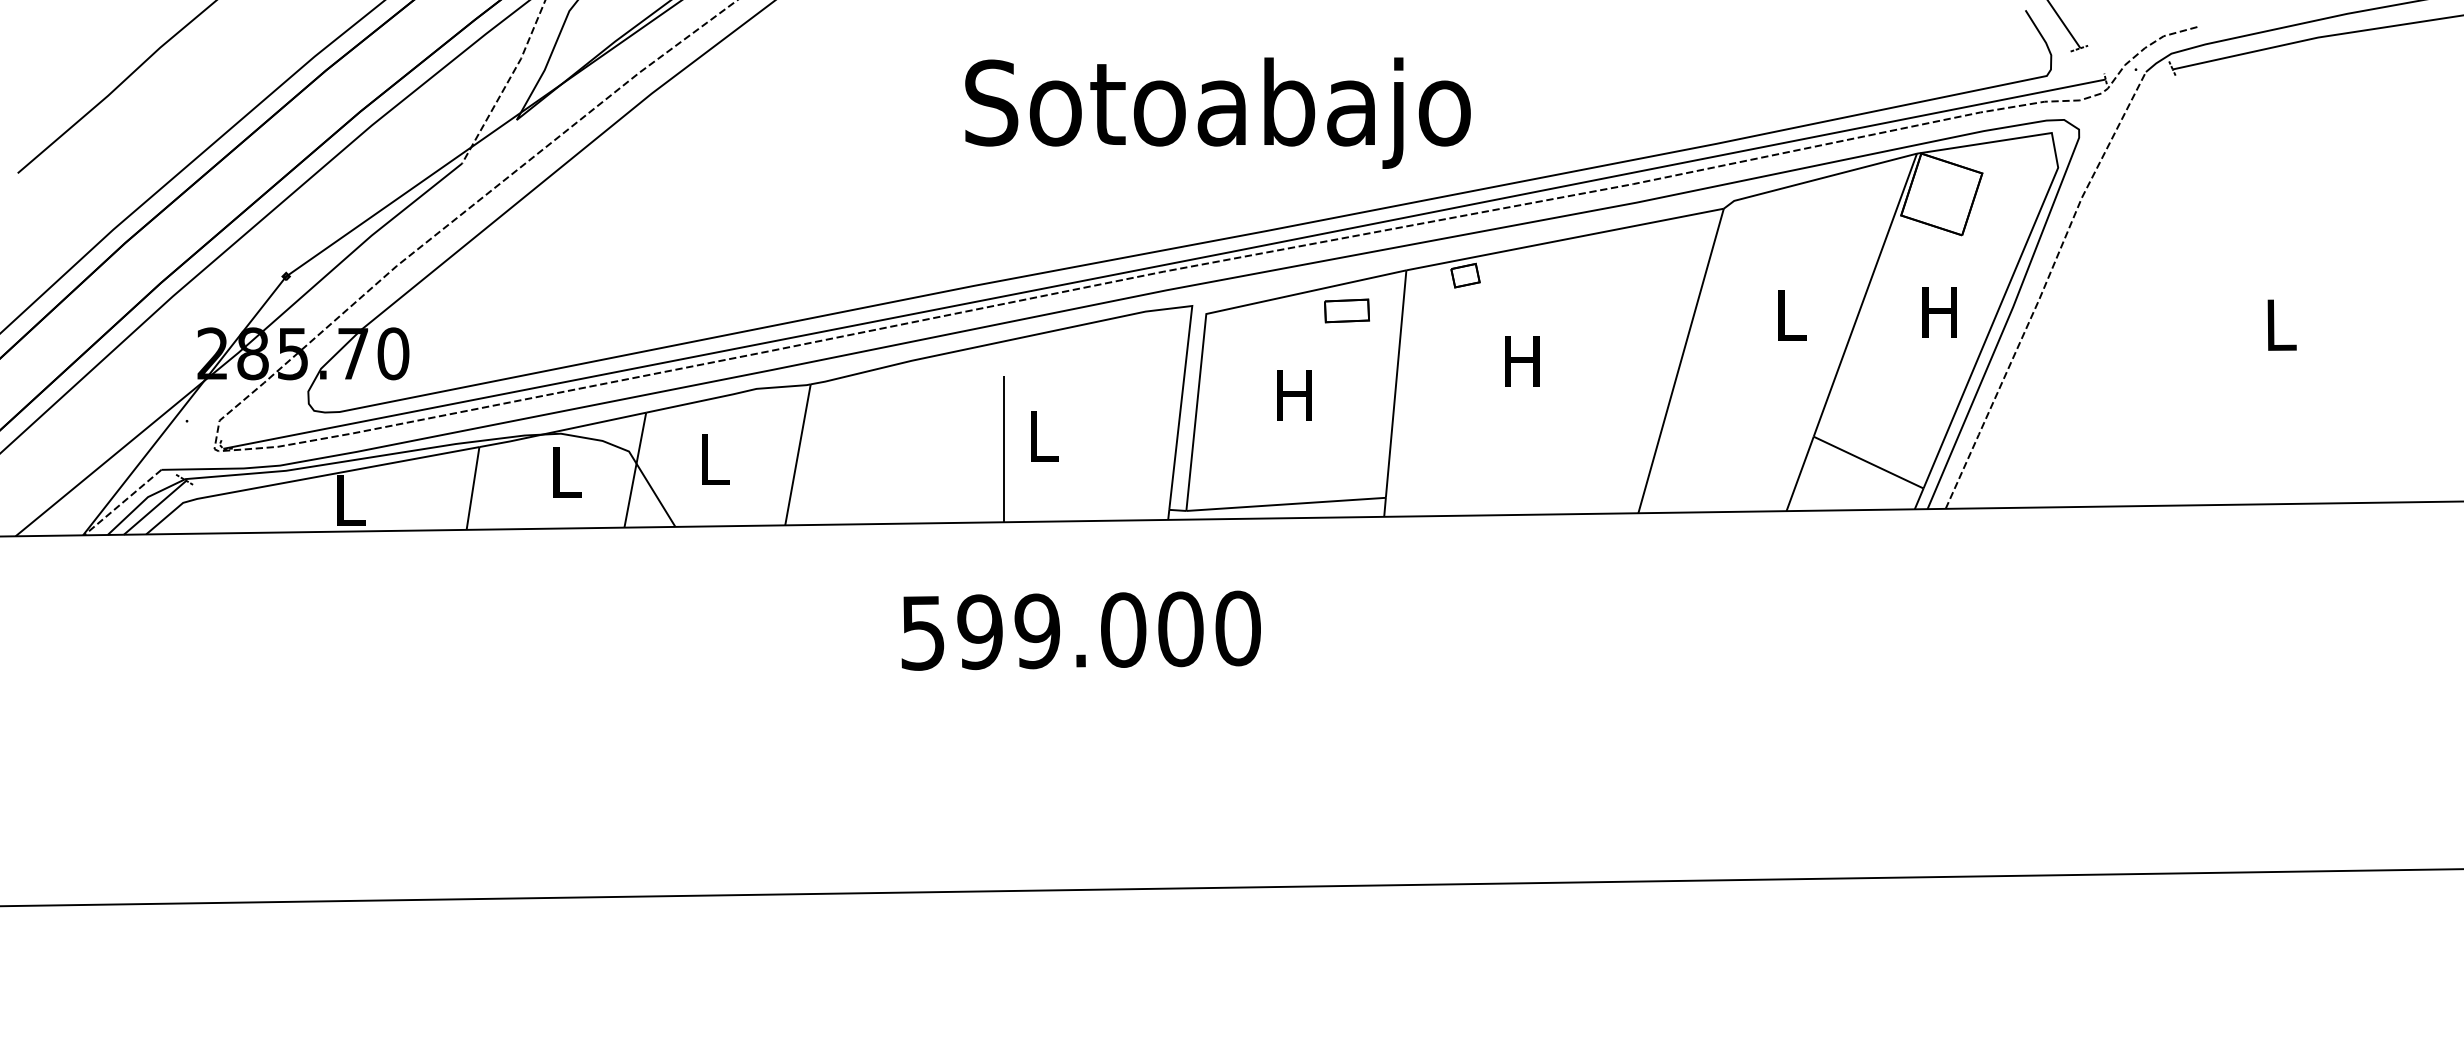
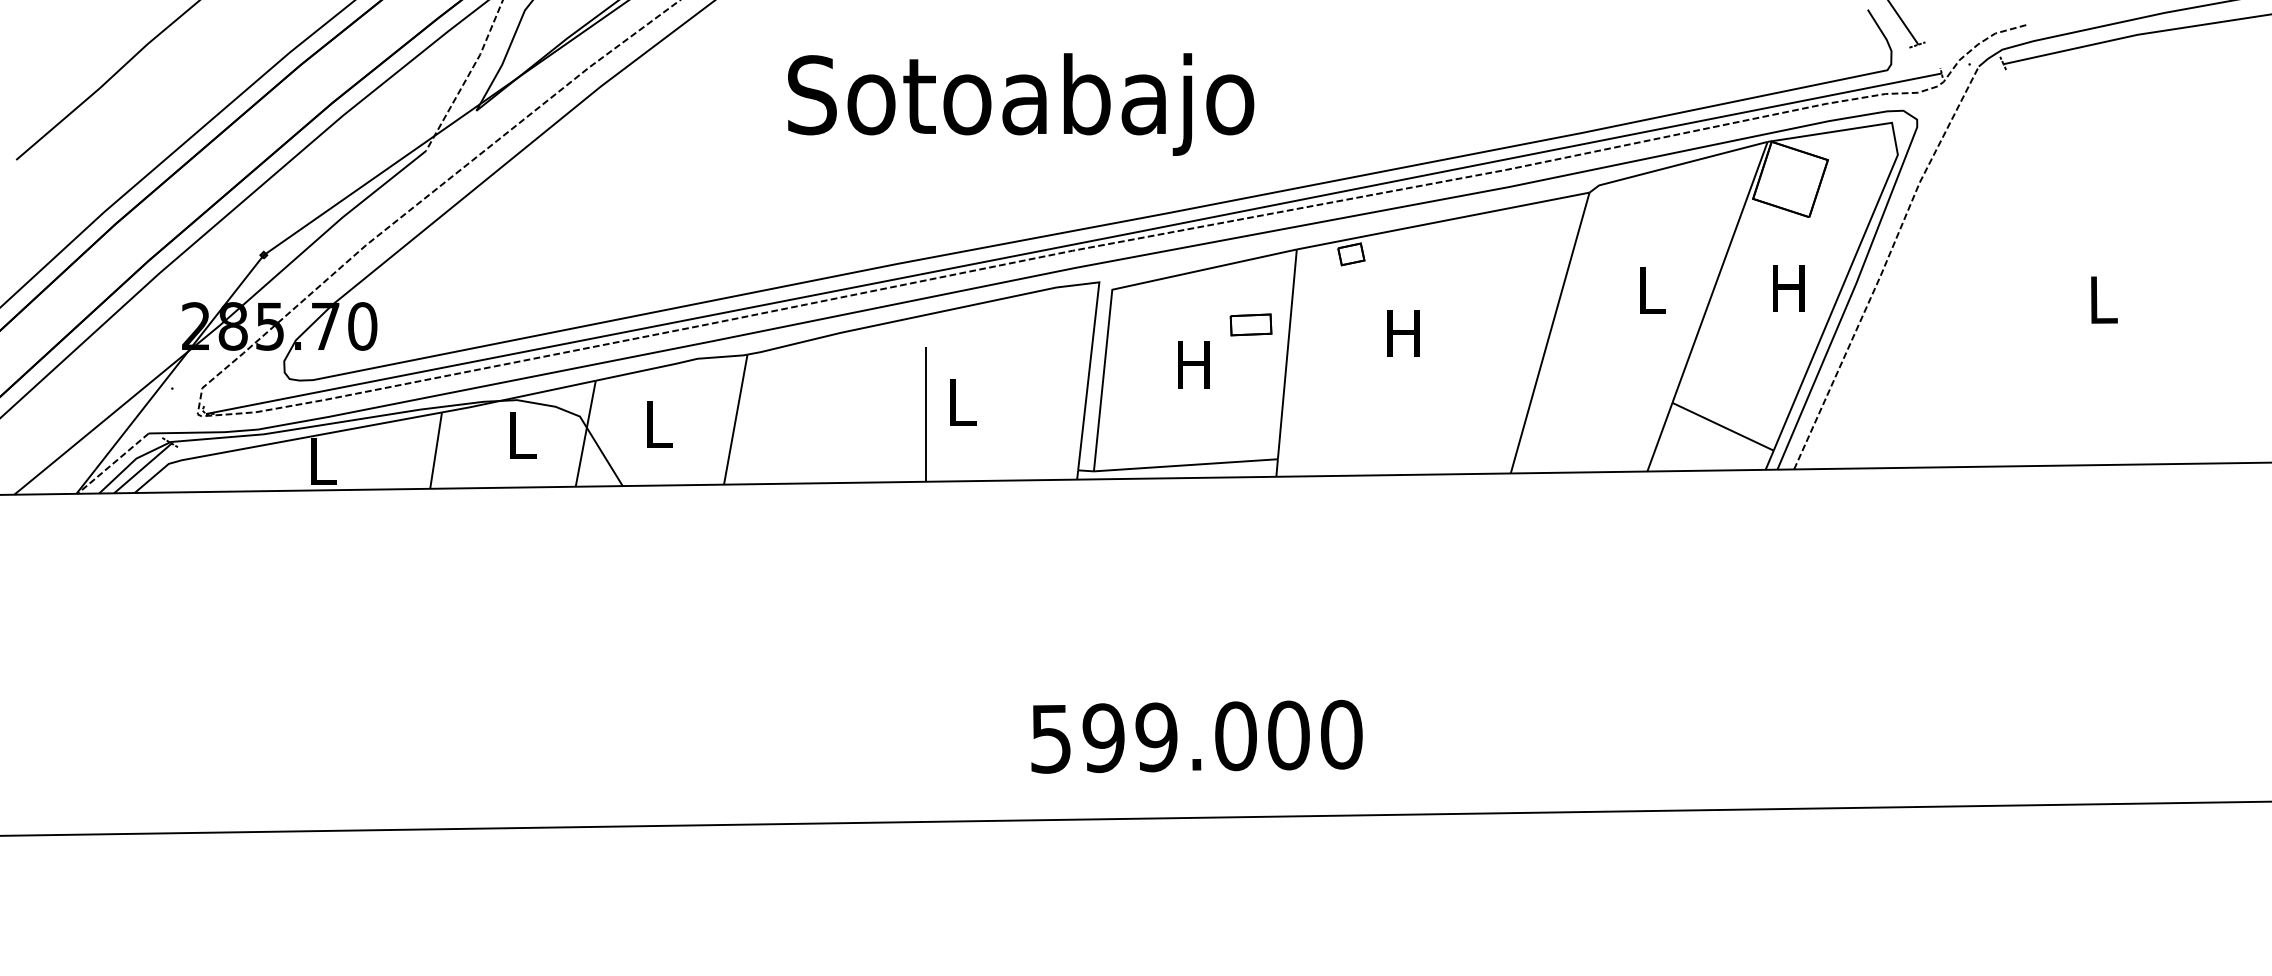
text: (1218, 113) -> (1021, 104), moved
part: (1346, 310) -> (1250, 324), moved
text: (1080, 630) -> (1196, 736), moved

